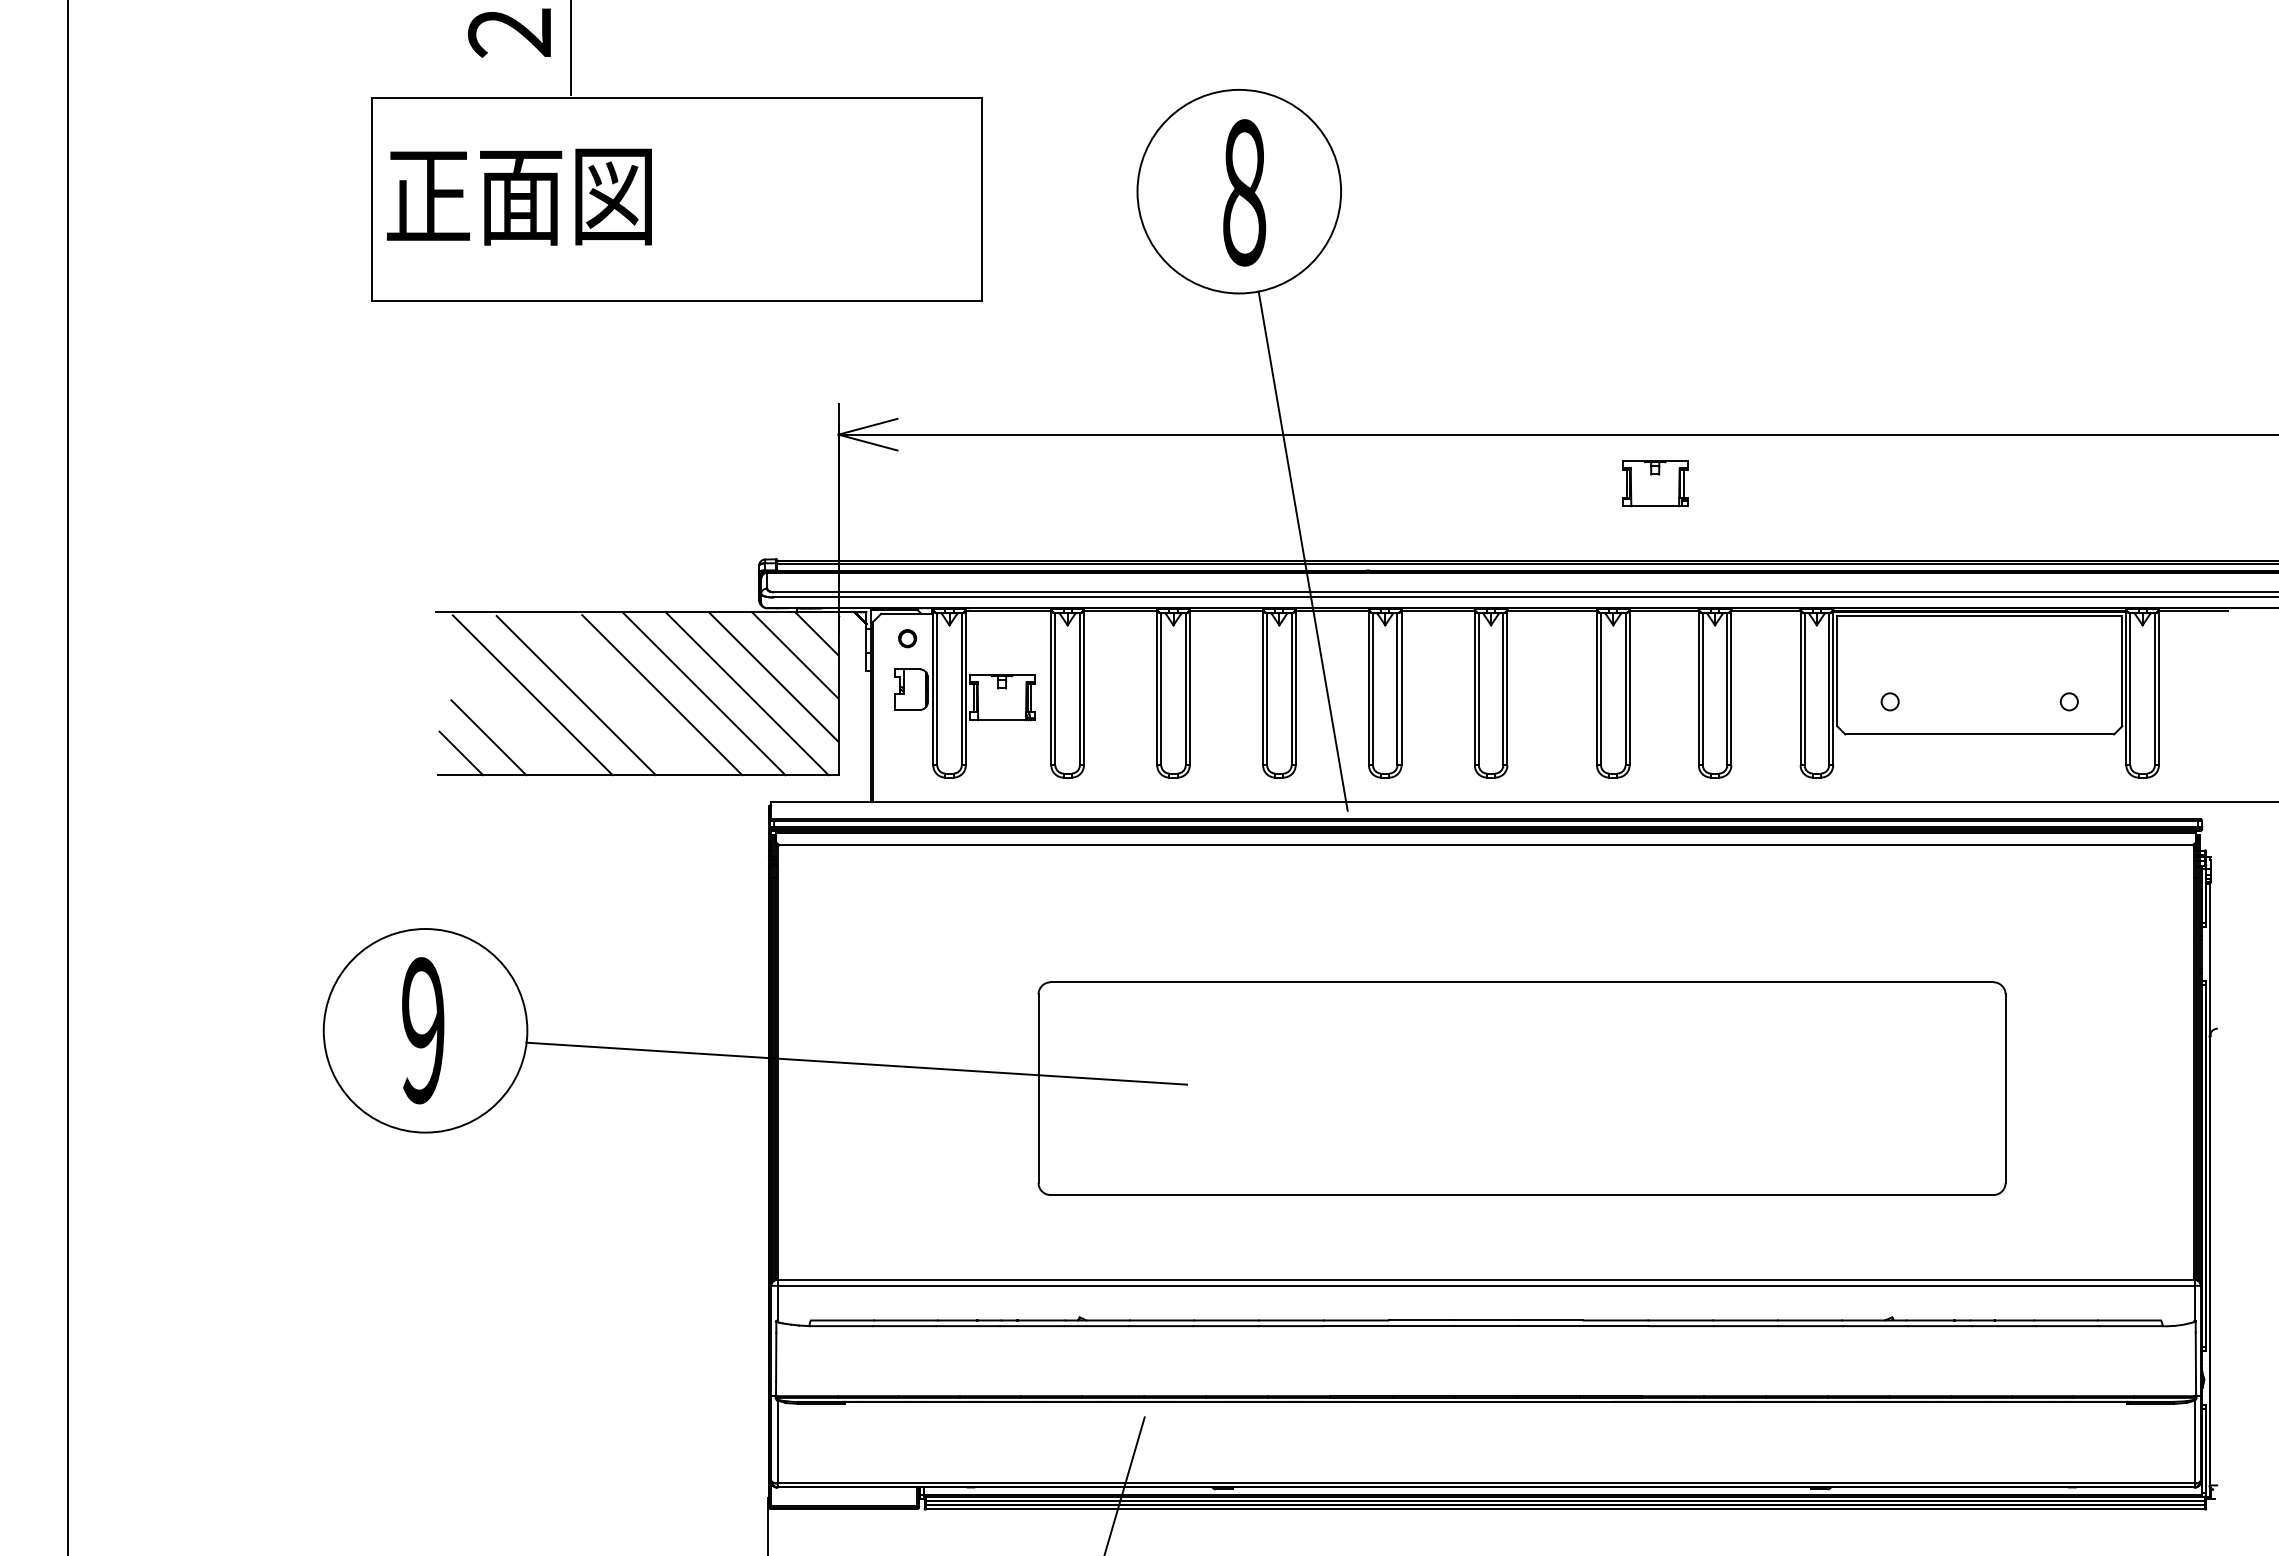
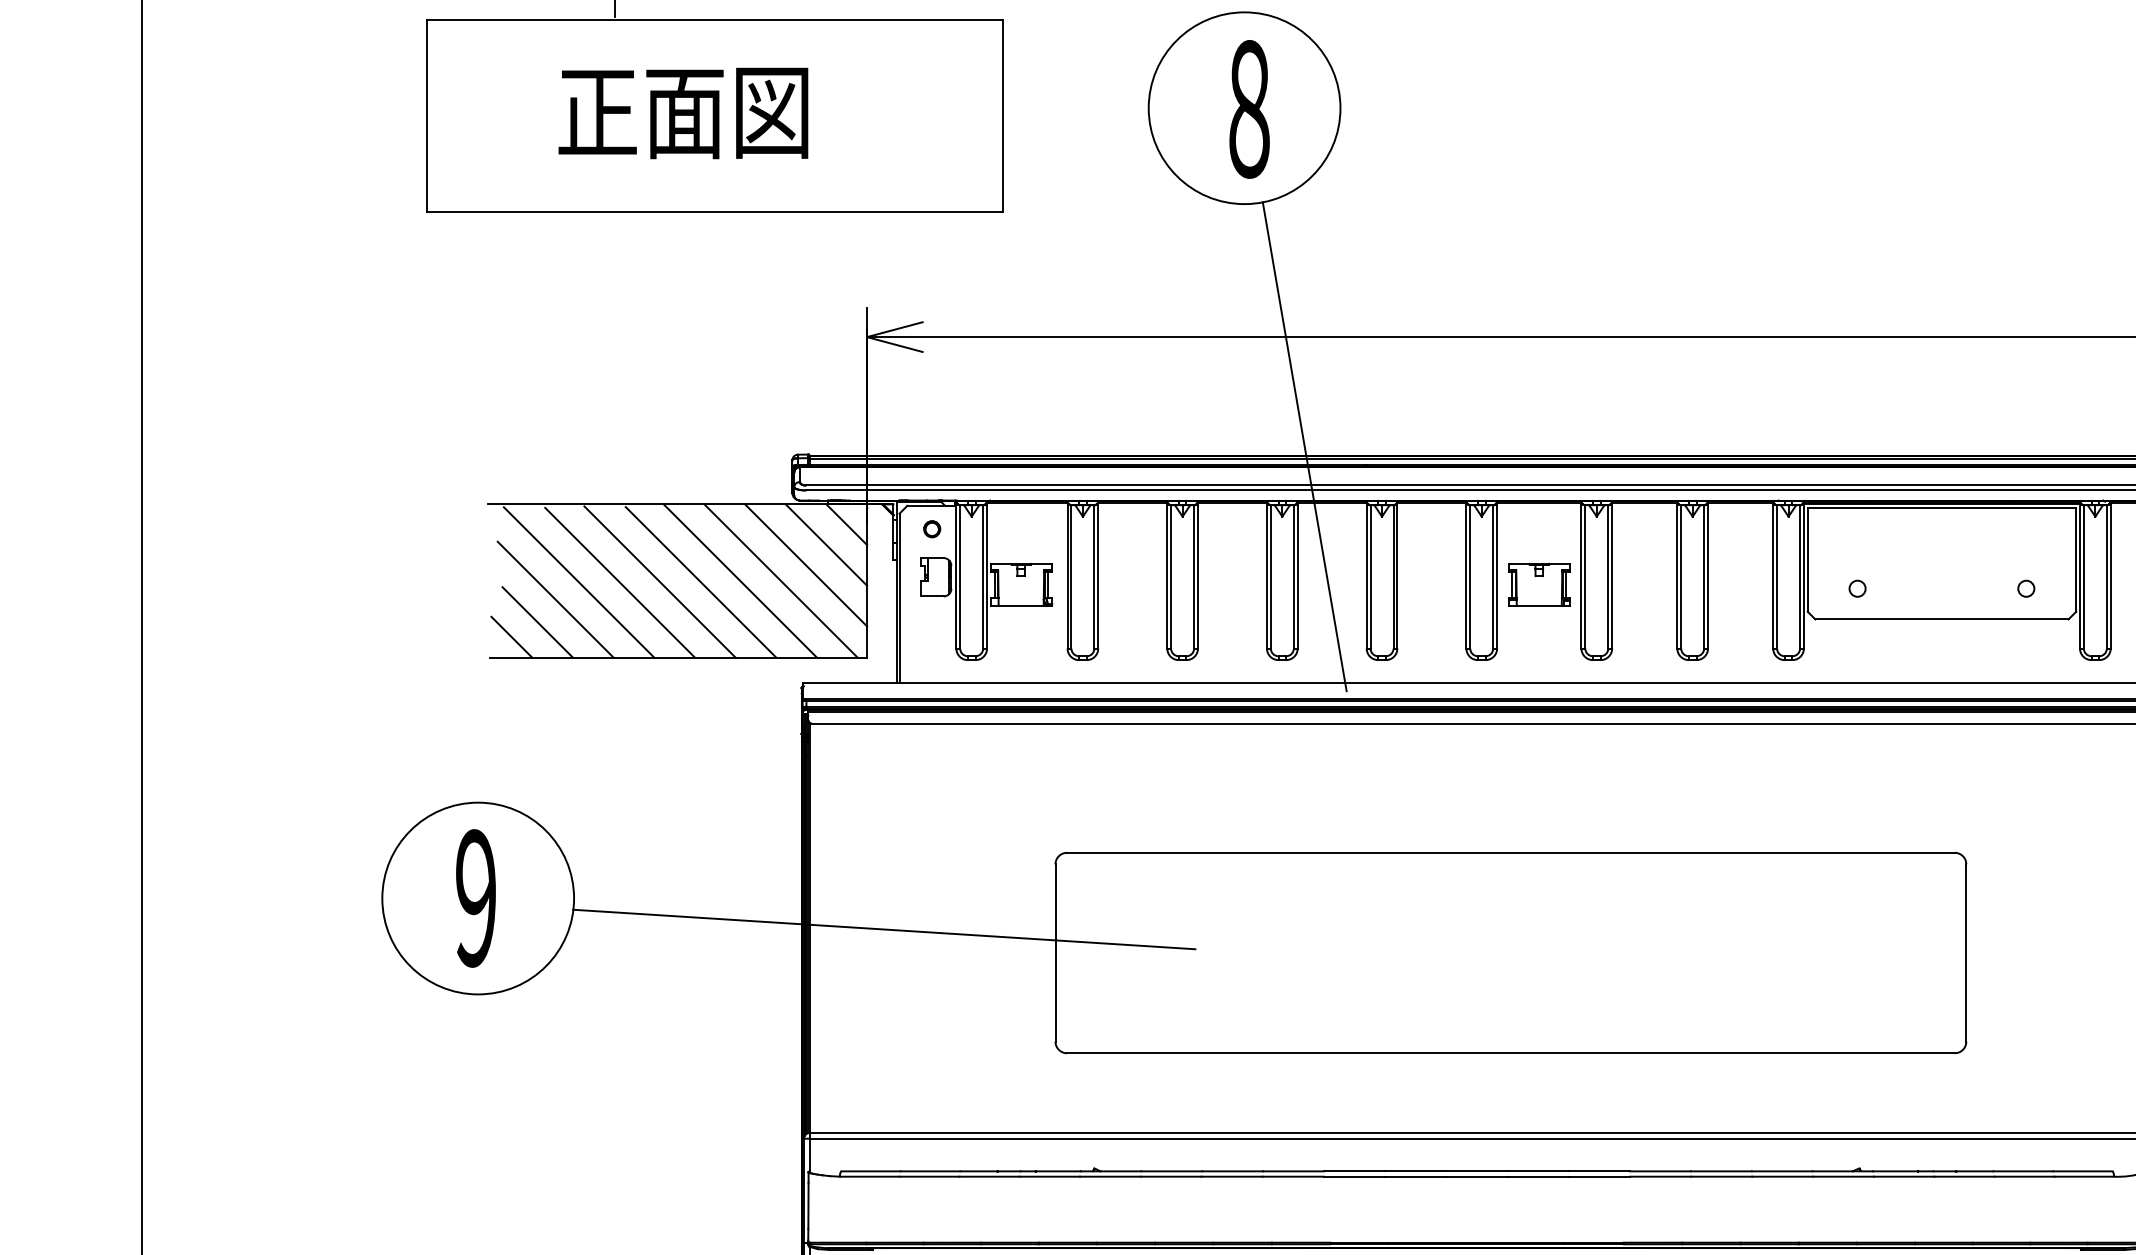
text: (519, 196) -> (683, 112), moved
part: (1655, 483) -> (1539, 584), moved
line: (618, 694) -> (659, 581), added
line: (507, 713) -> (555, 599), added

